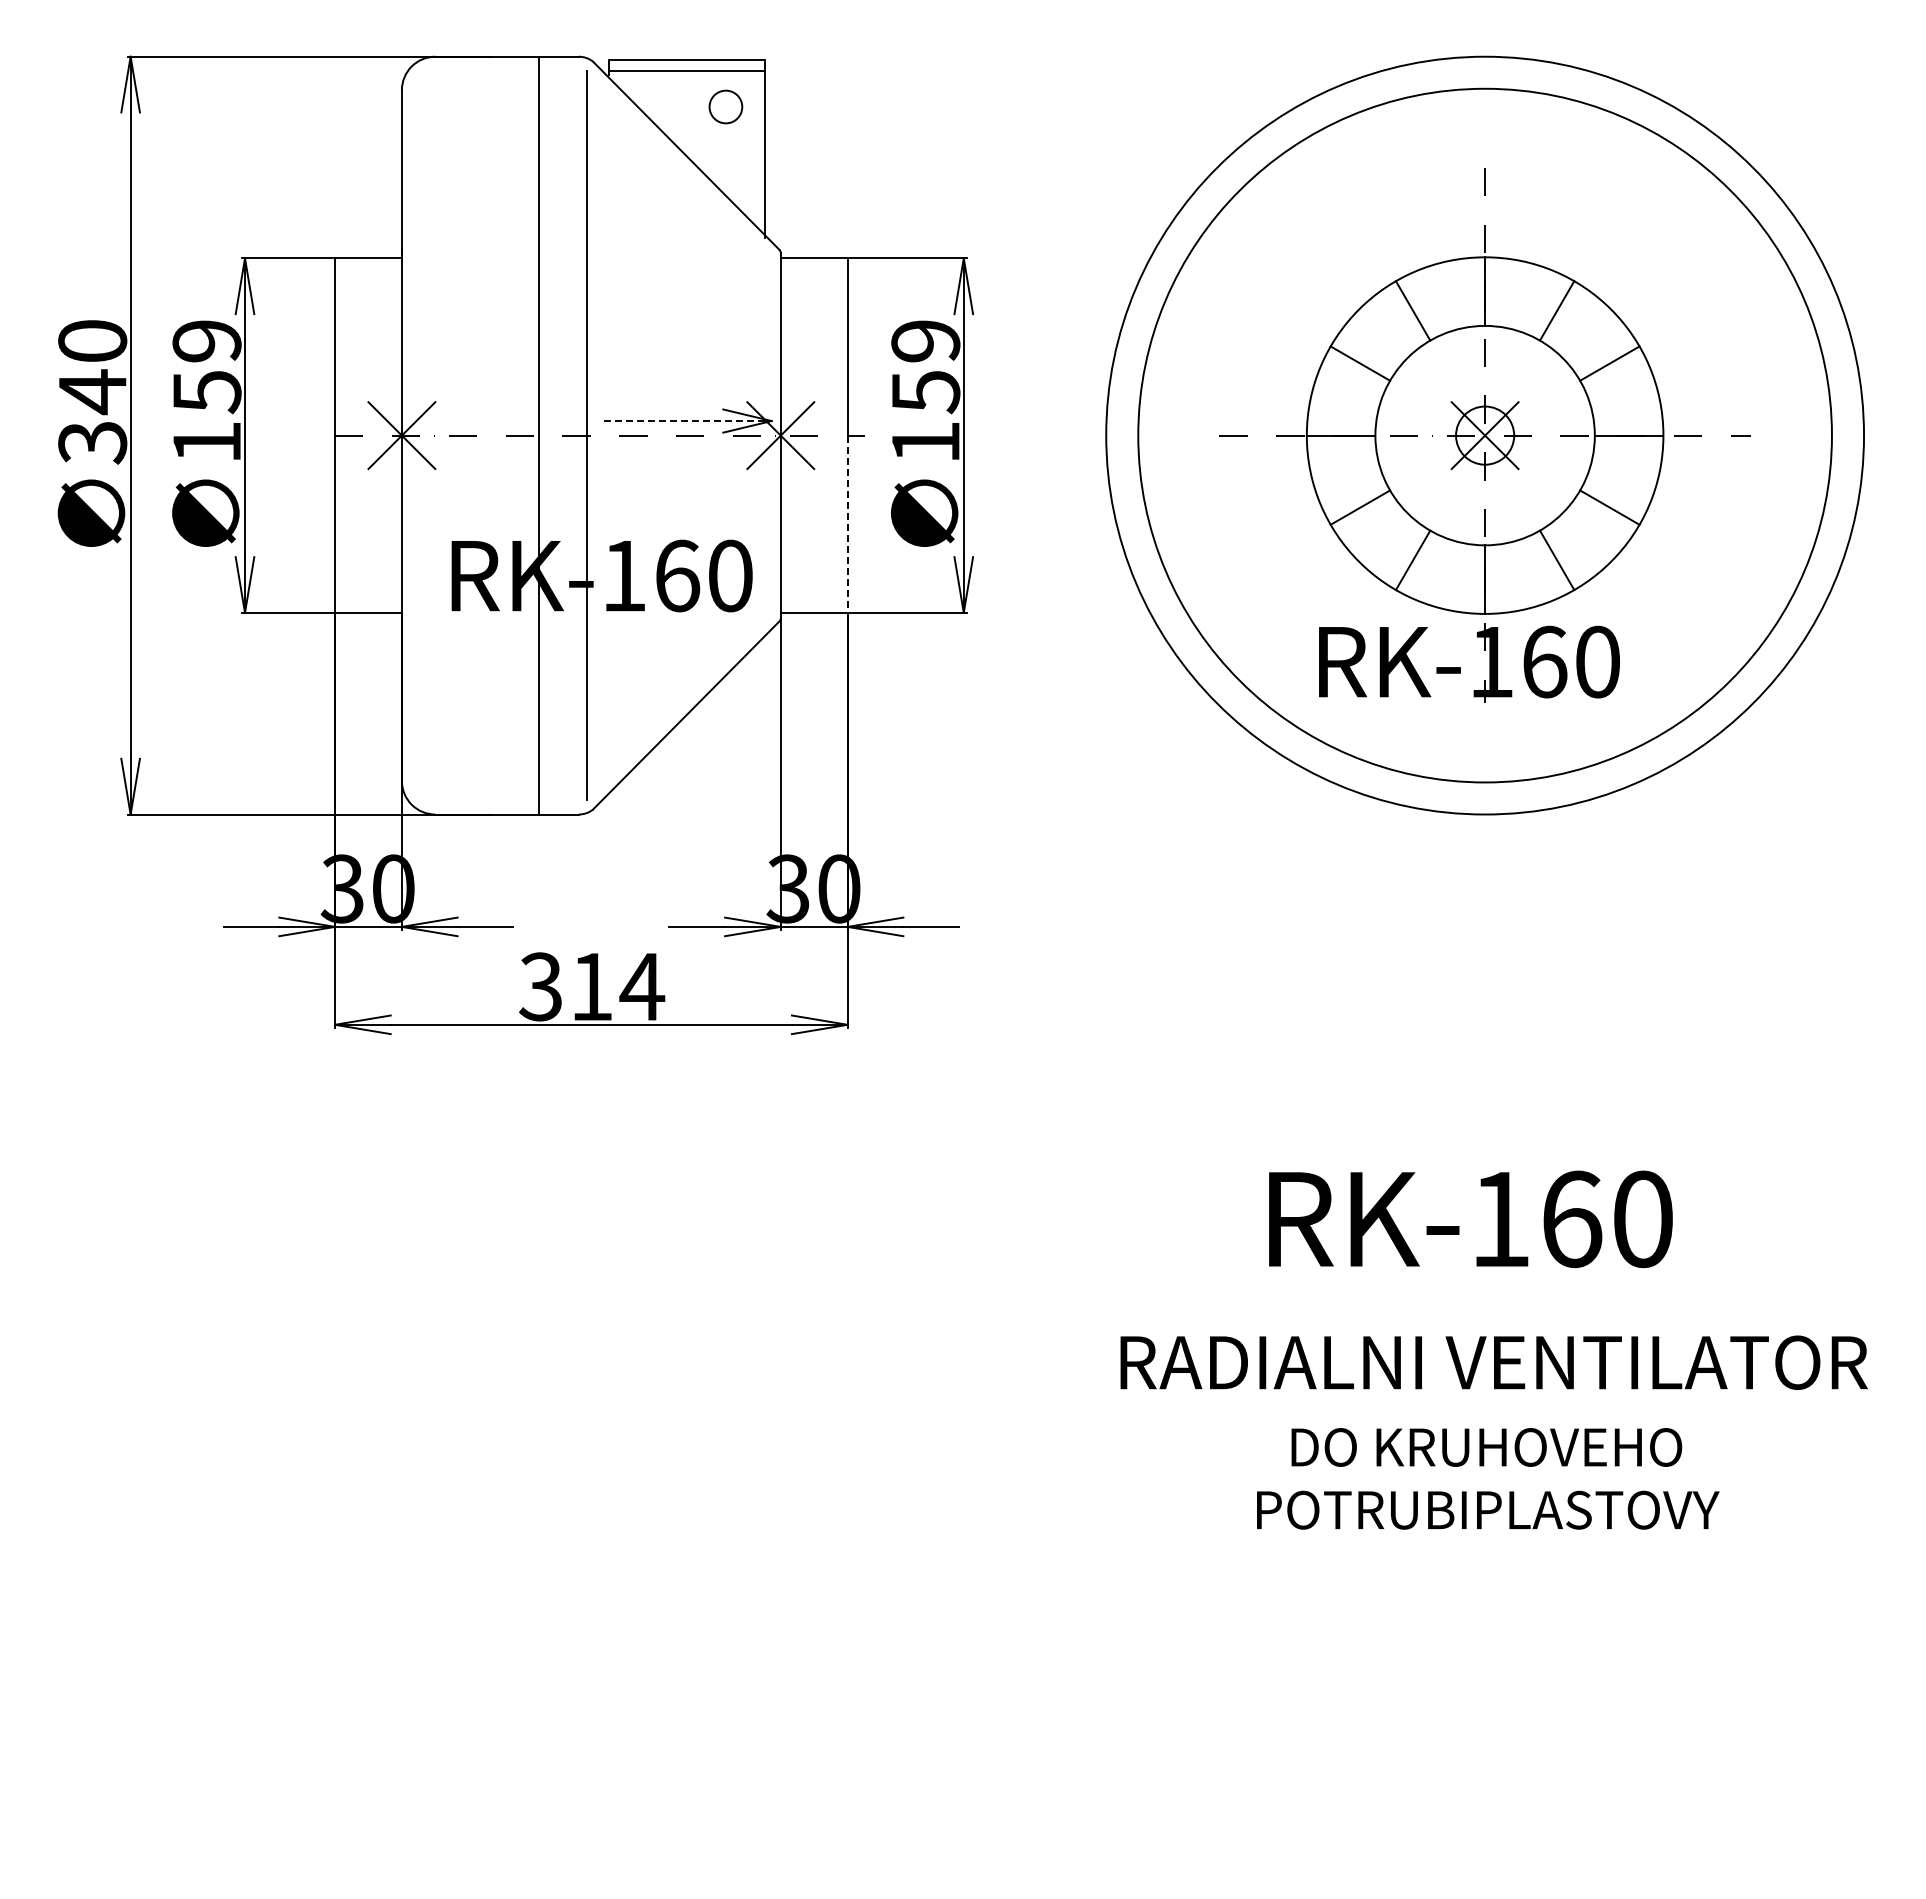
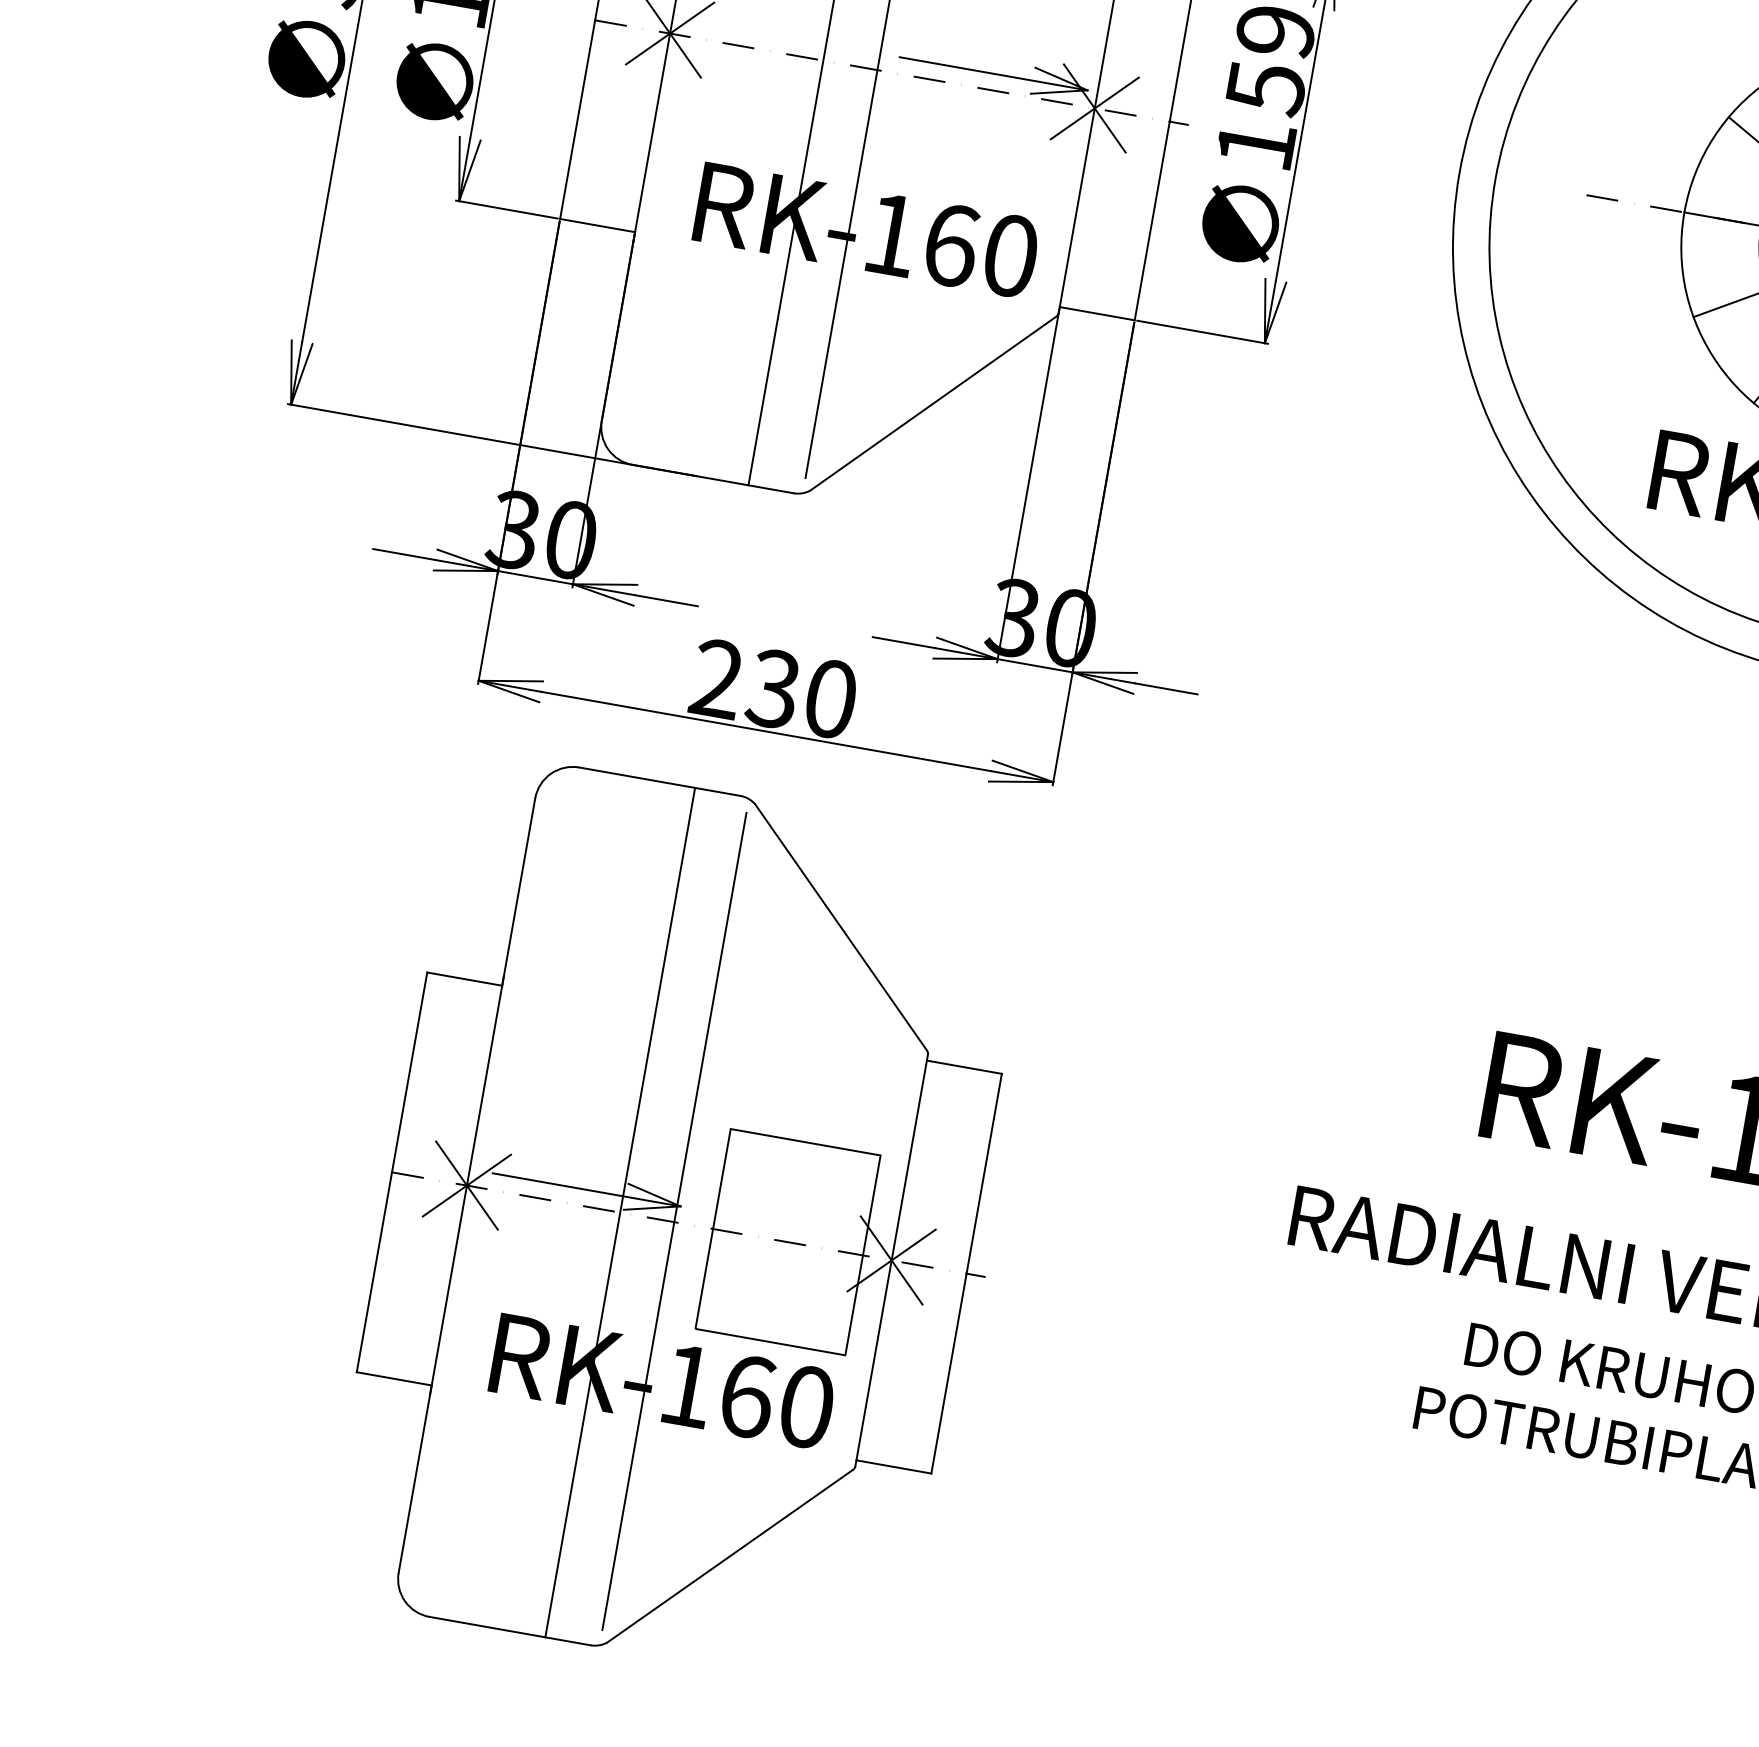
line: (687, 421) -> (993, 74), dashed -> solid
line: (847, 524) -> (1152, 221), dashed -> solid
text: (592, 986) -> (774, 688), 314 -> 230
part: (599, 1463) -> (688, 1224), added

